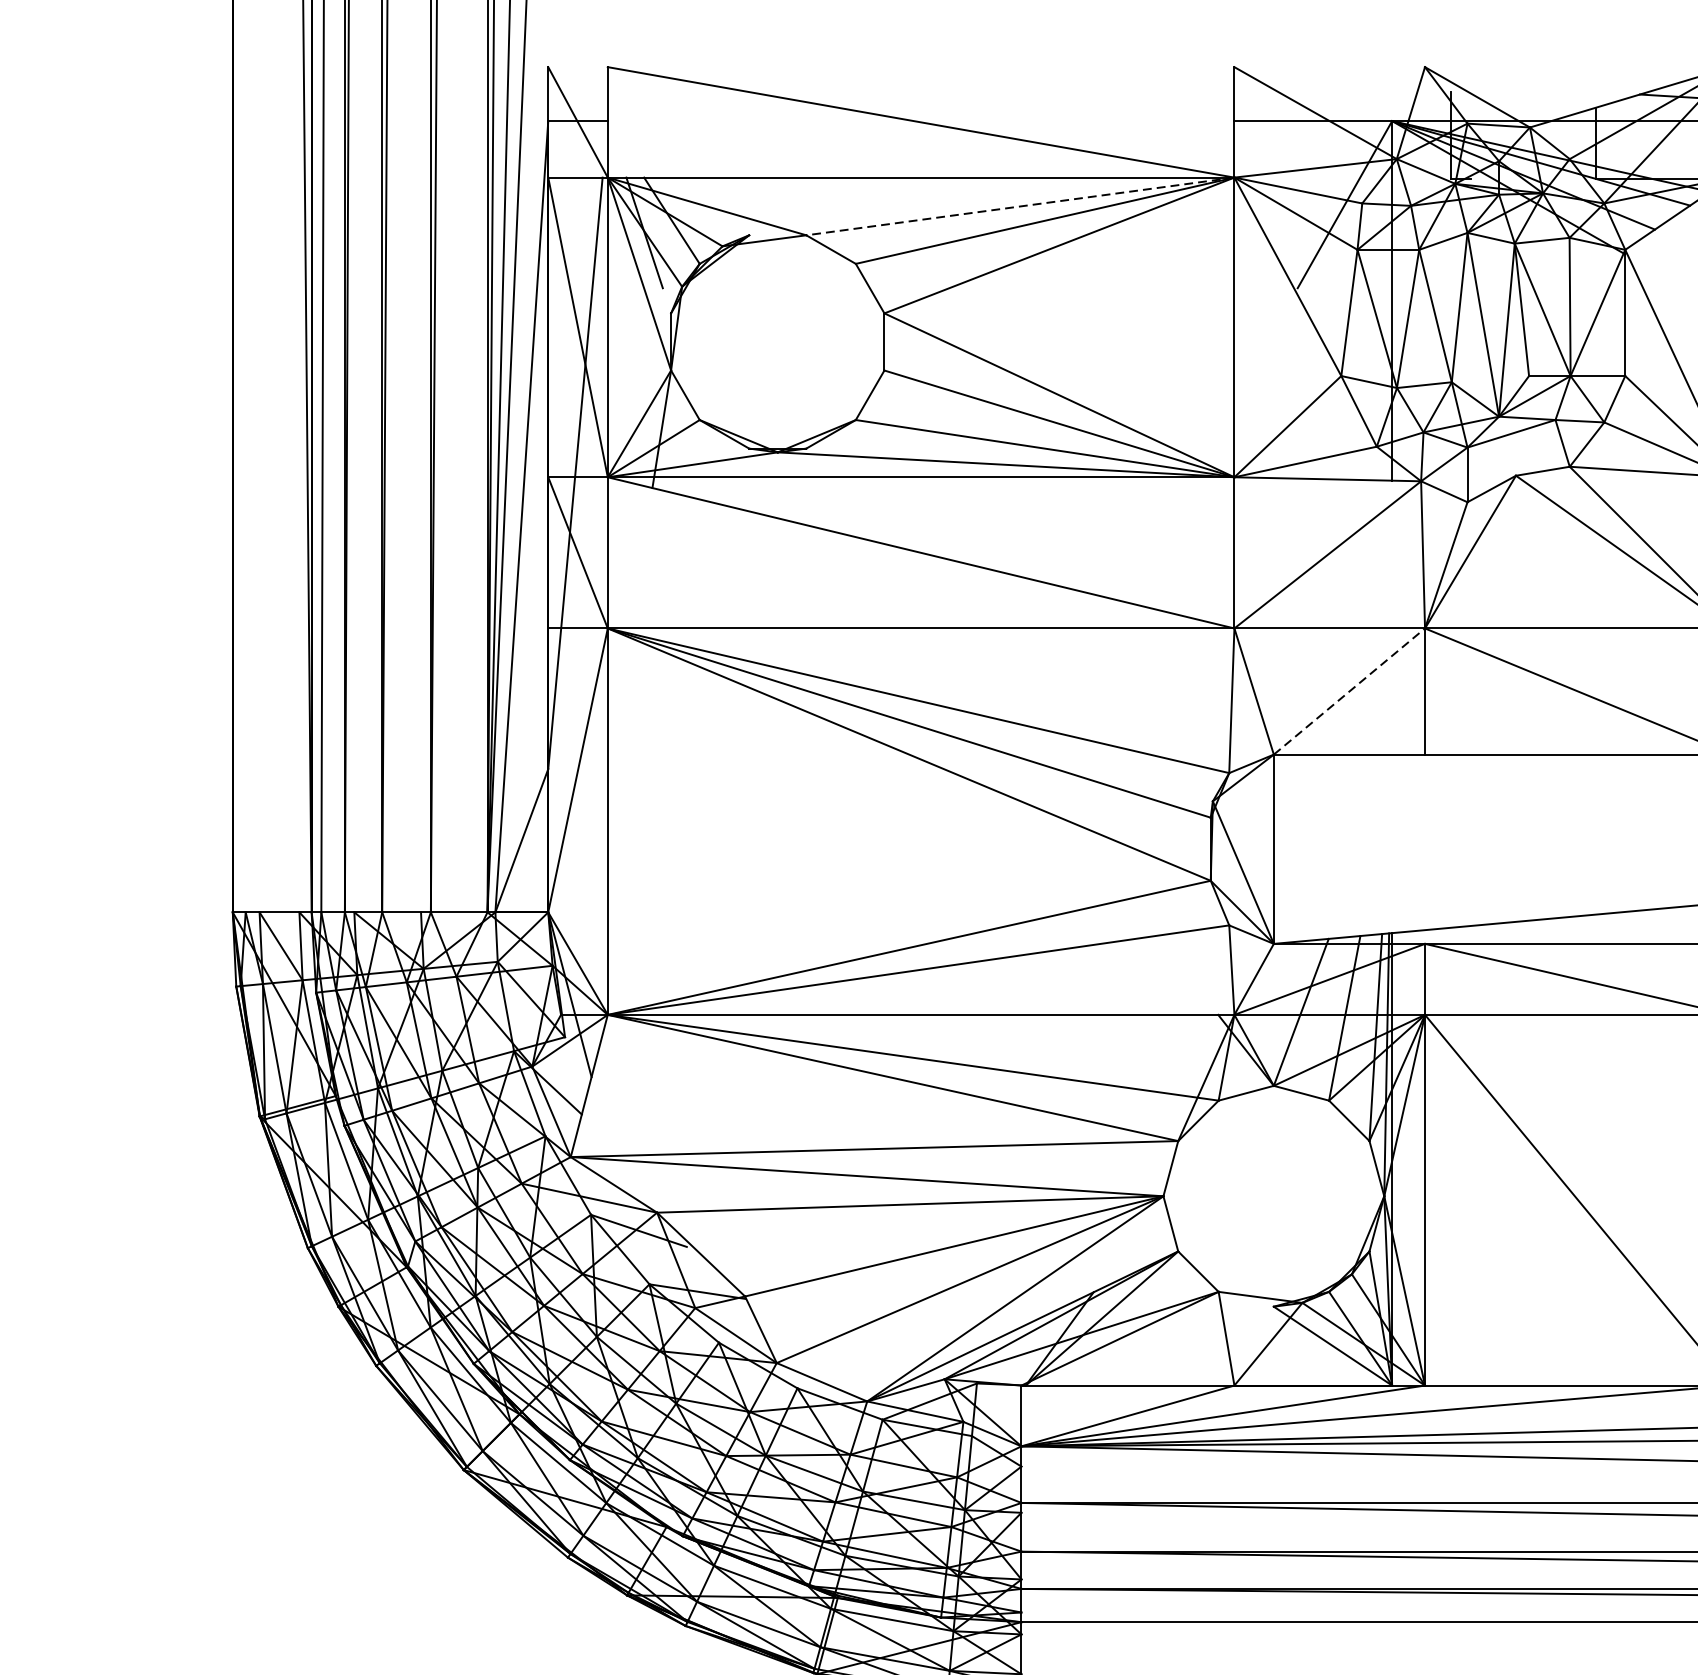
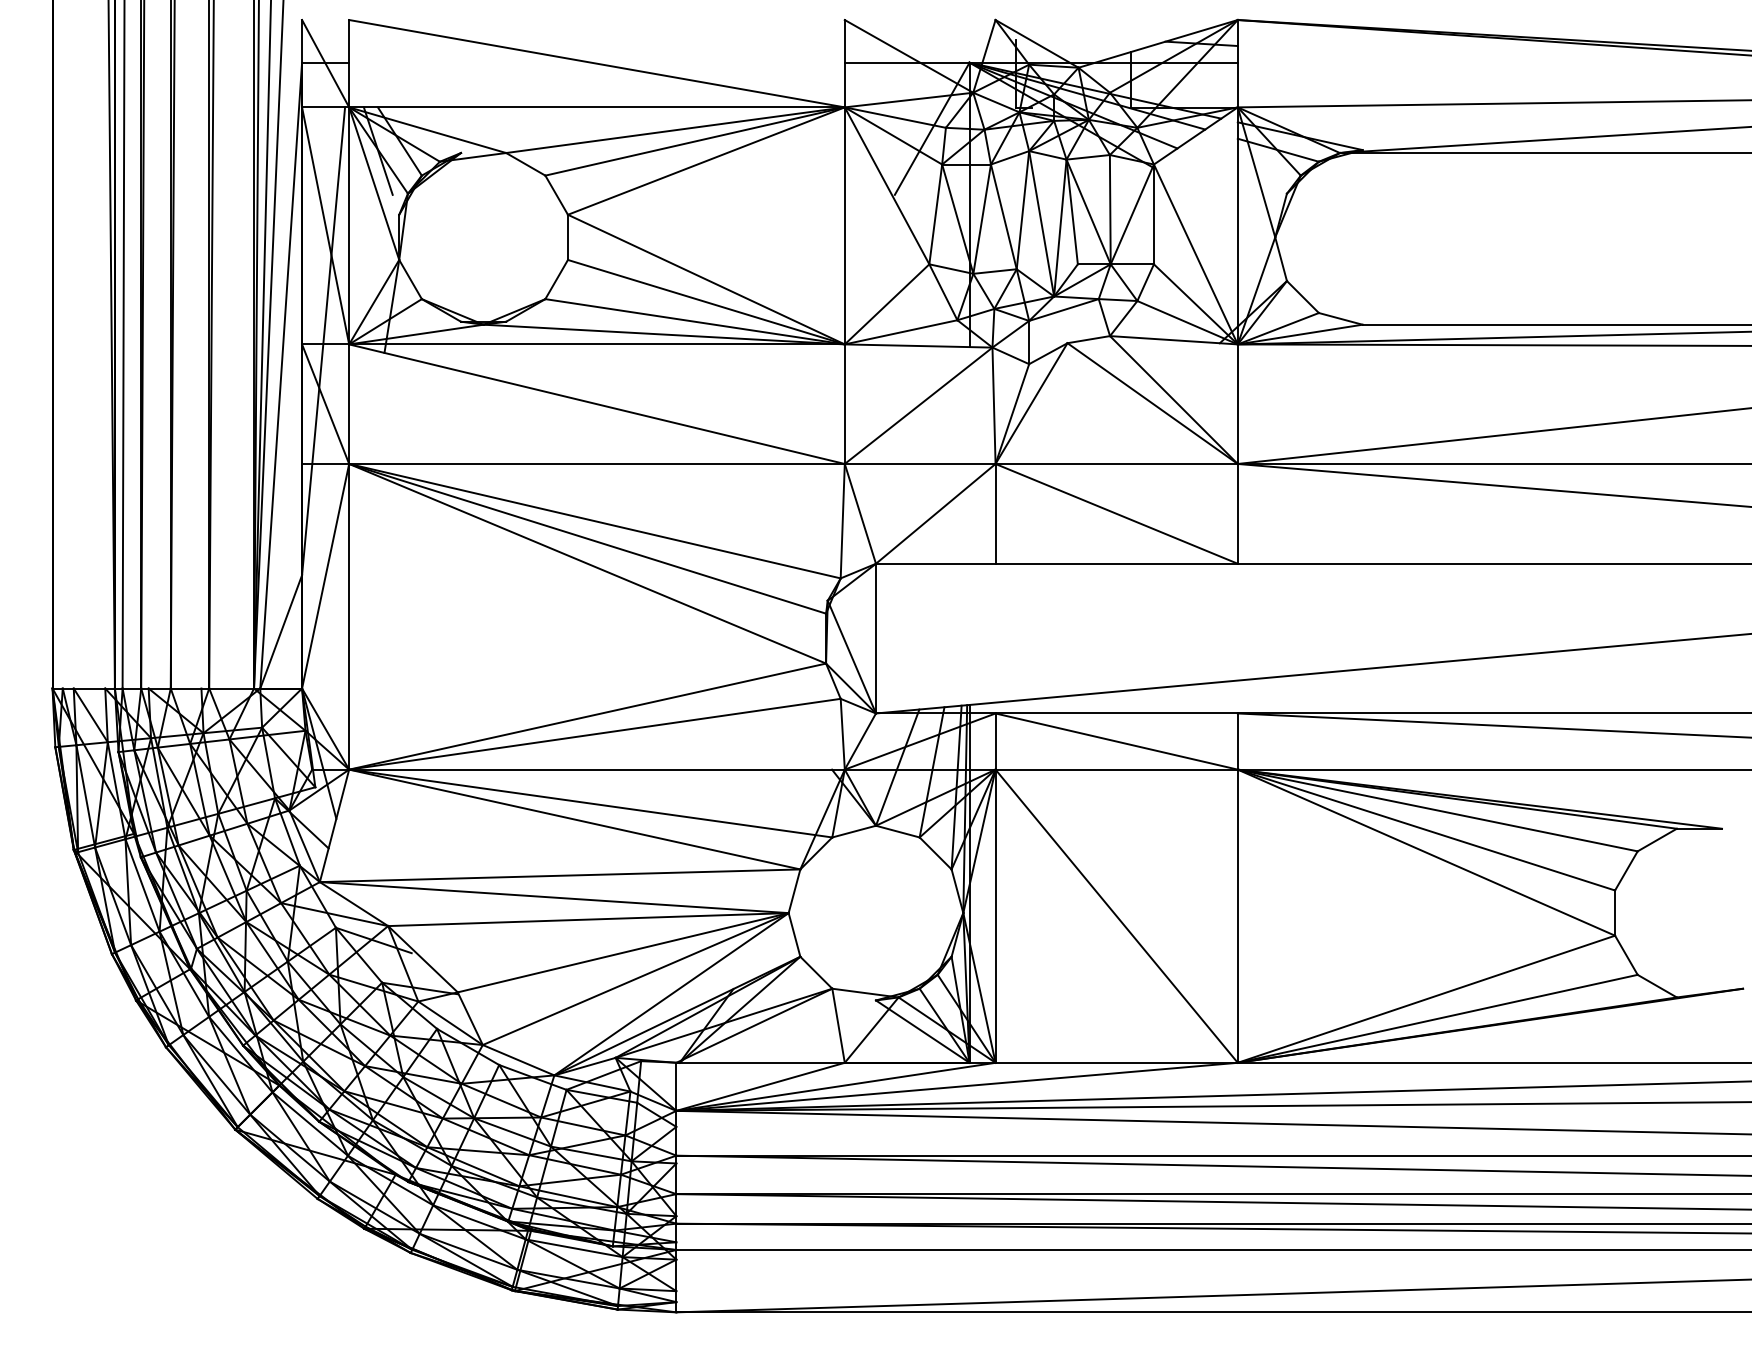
line: (1020, 206) -> (675, 130), dashed -> solid
line: (1349, 691) -> (935, 513), dashed -> solid

